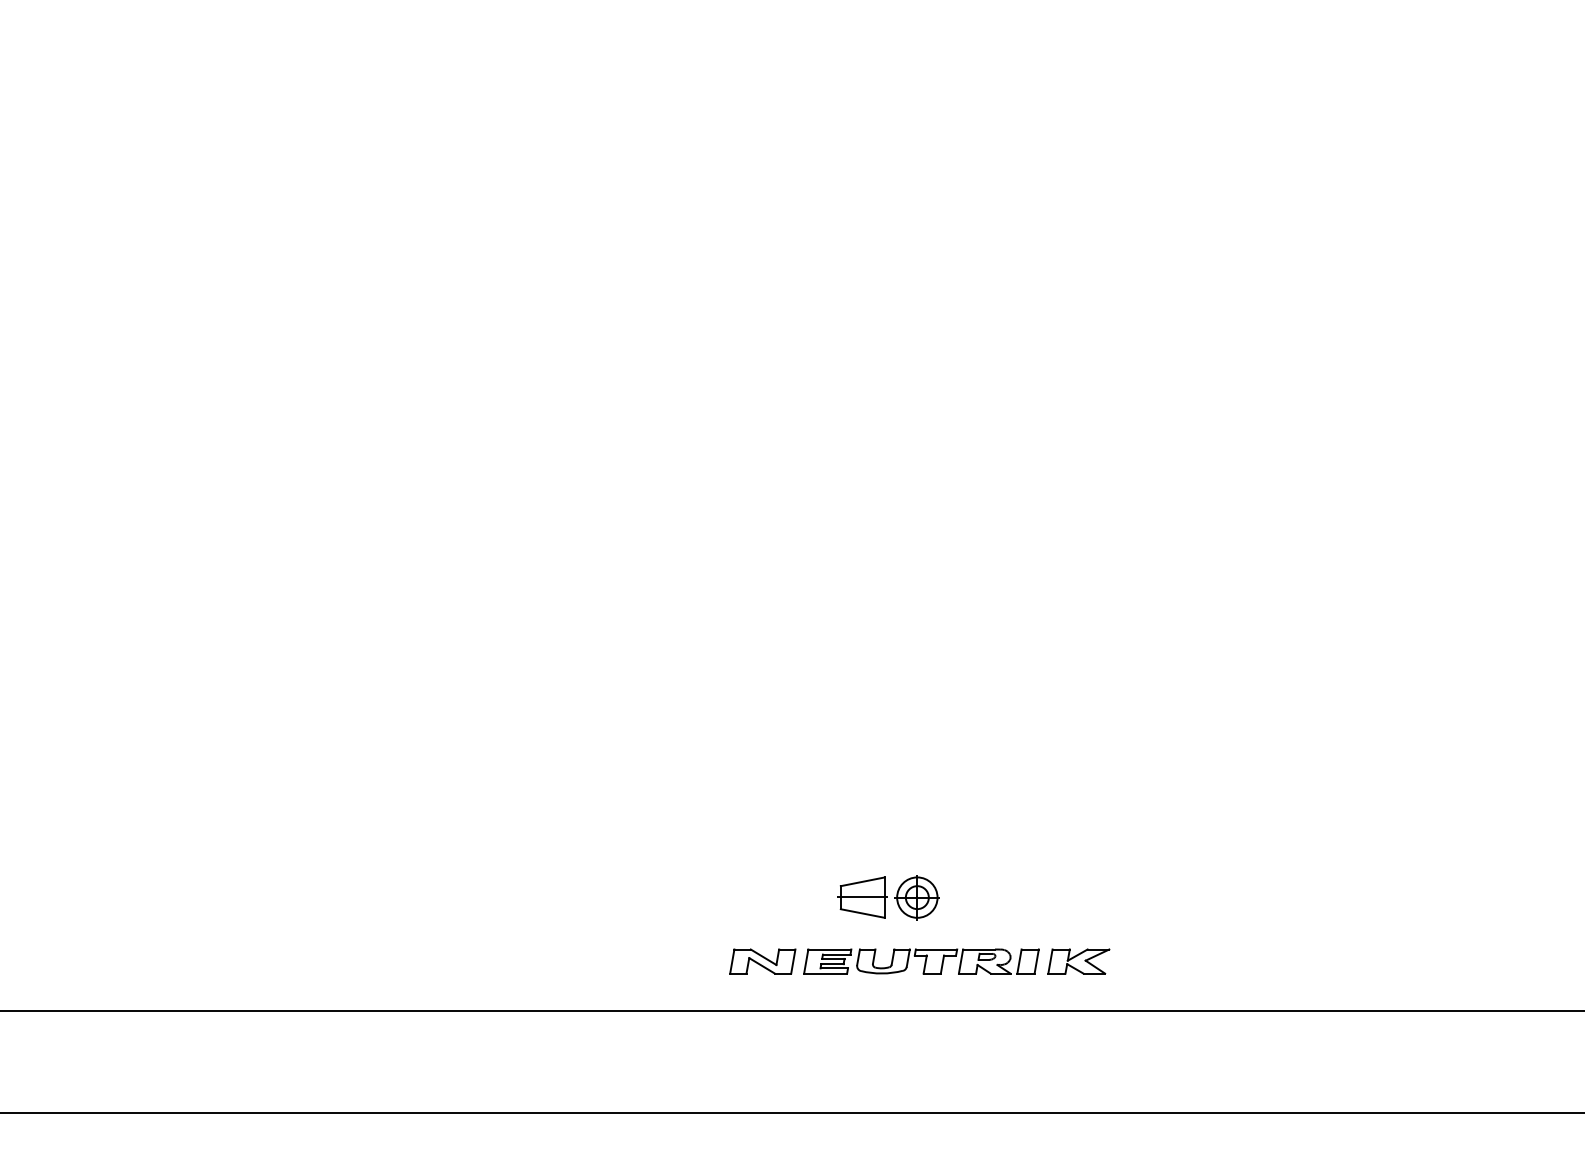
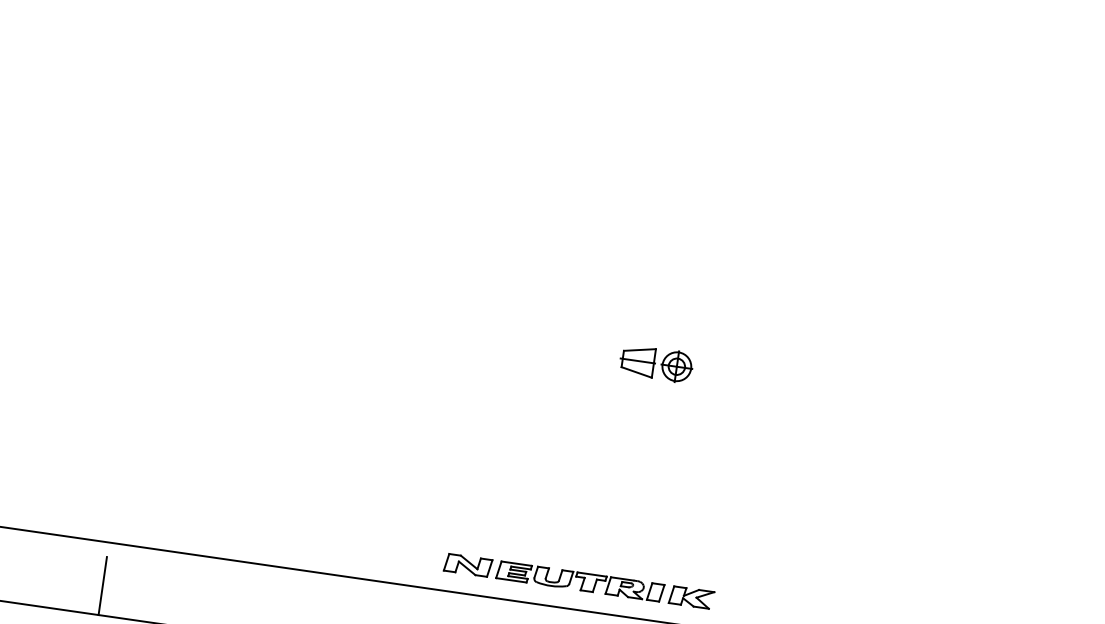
part: (888, 897) -> (656, 363), moved
part: (919, 961) -> (578, 581), moved
line: (165, 1072) -> (102, 586), added

